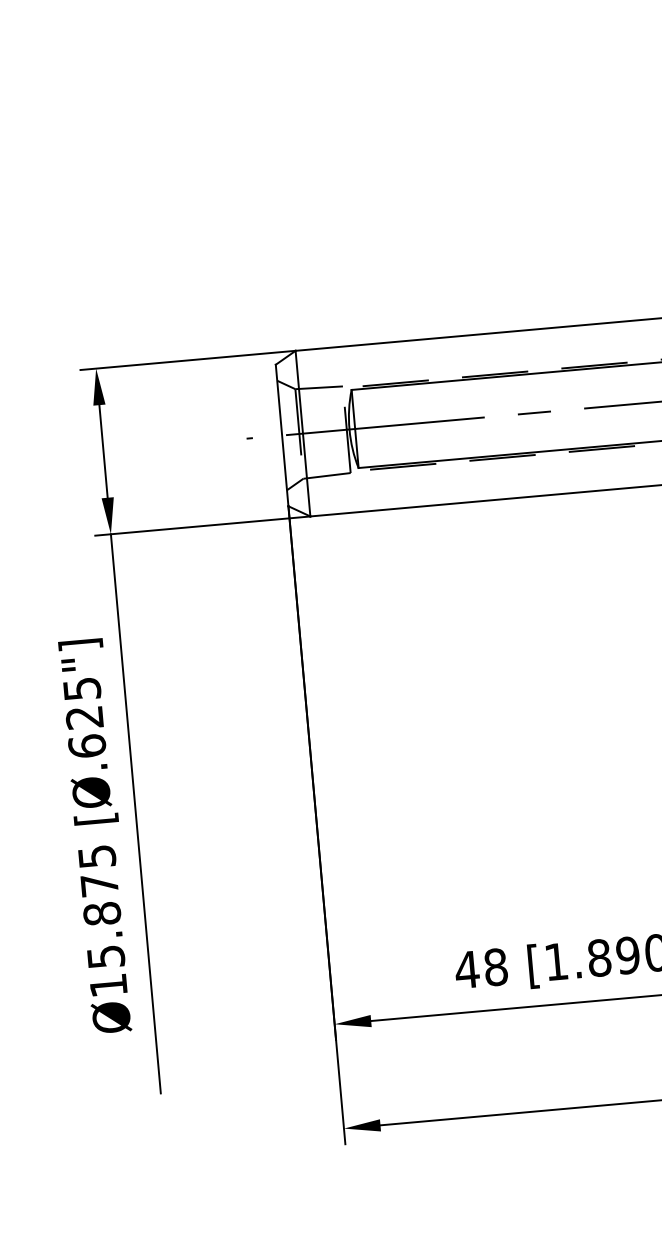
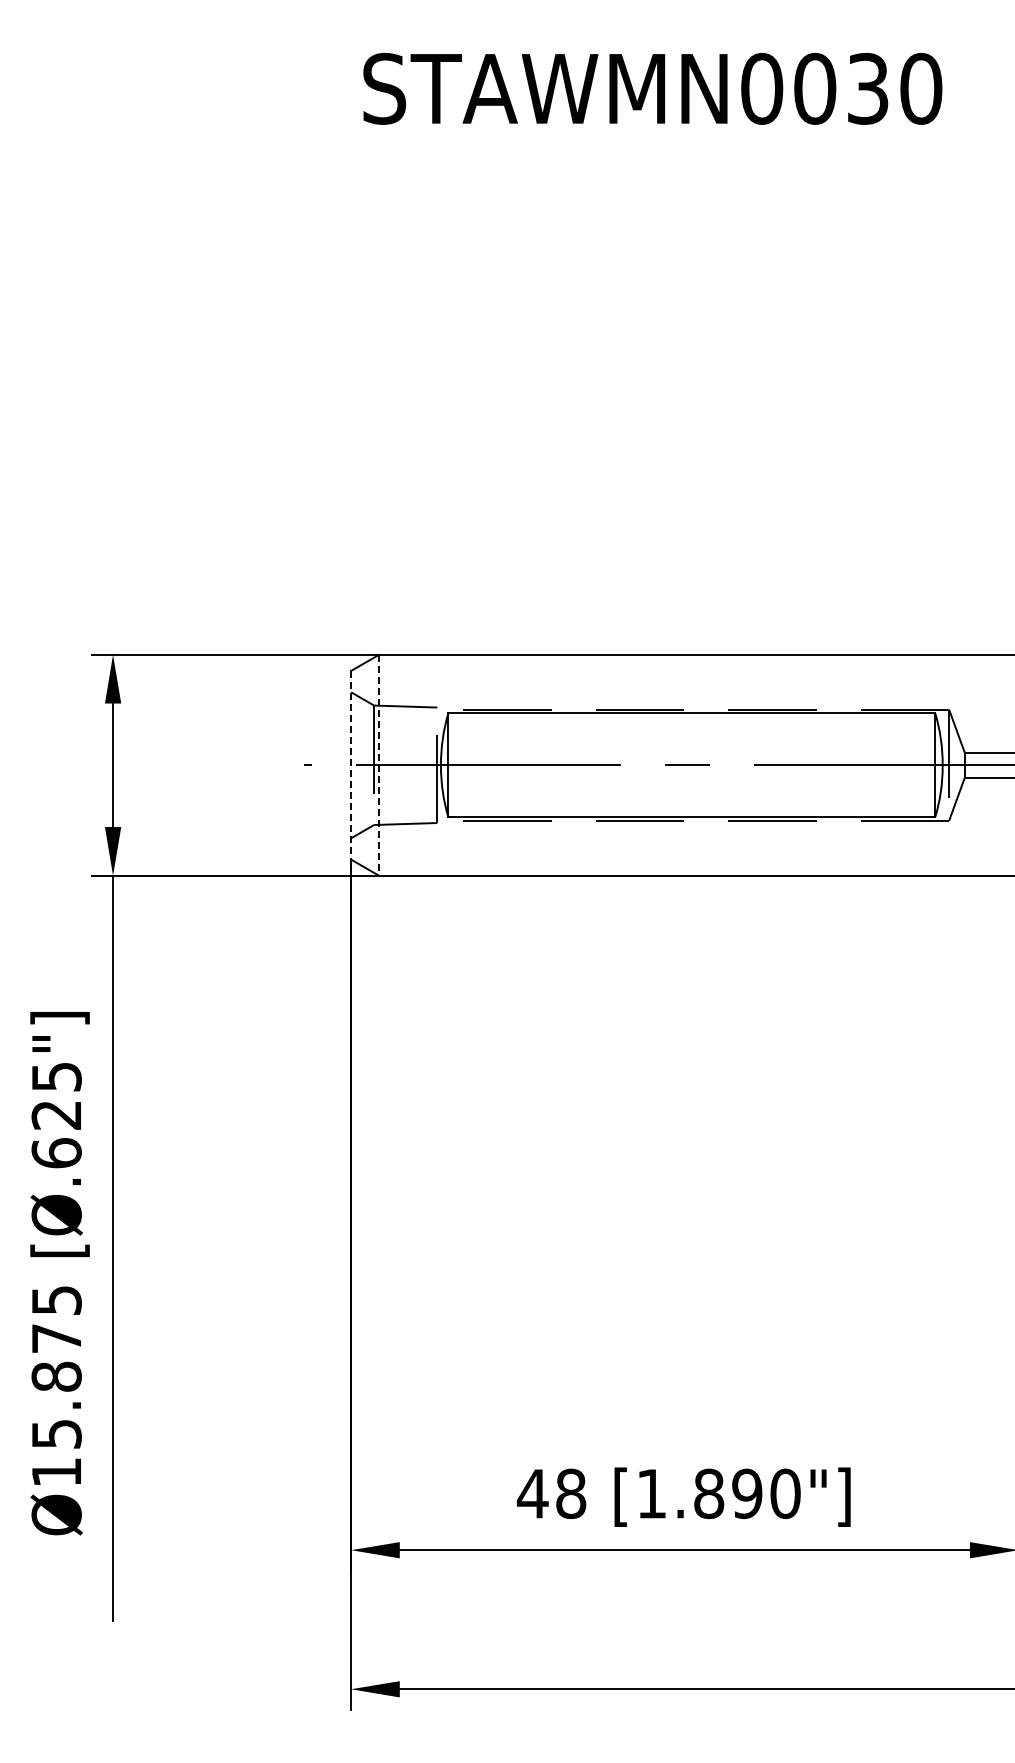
line: (302, 433) -> (378, 765), solid -> dashed
line: (282, 435) -> (351, 765), solid -> dashed

